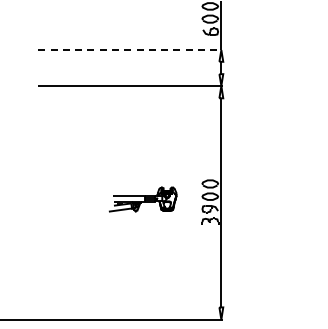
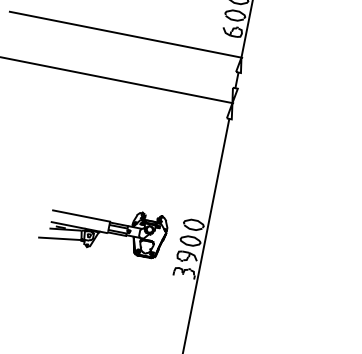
line: (130, 50) -> (125, 35), dashed -> solid
part: (142, 199) -> (103, 227), size x1.43

